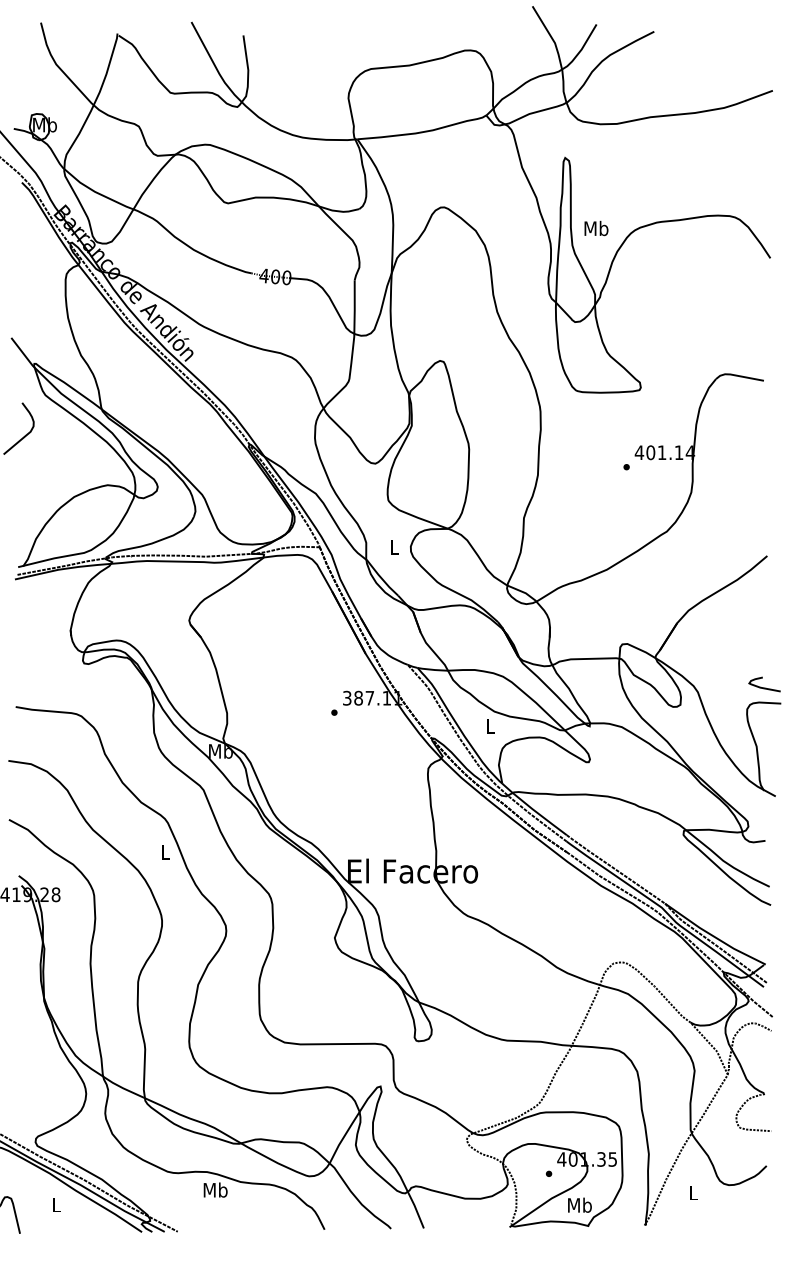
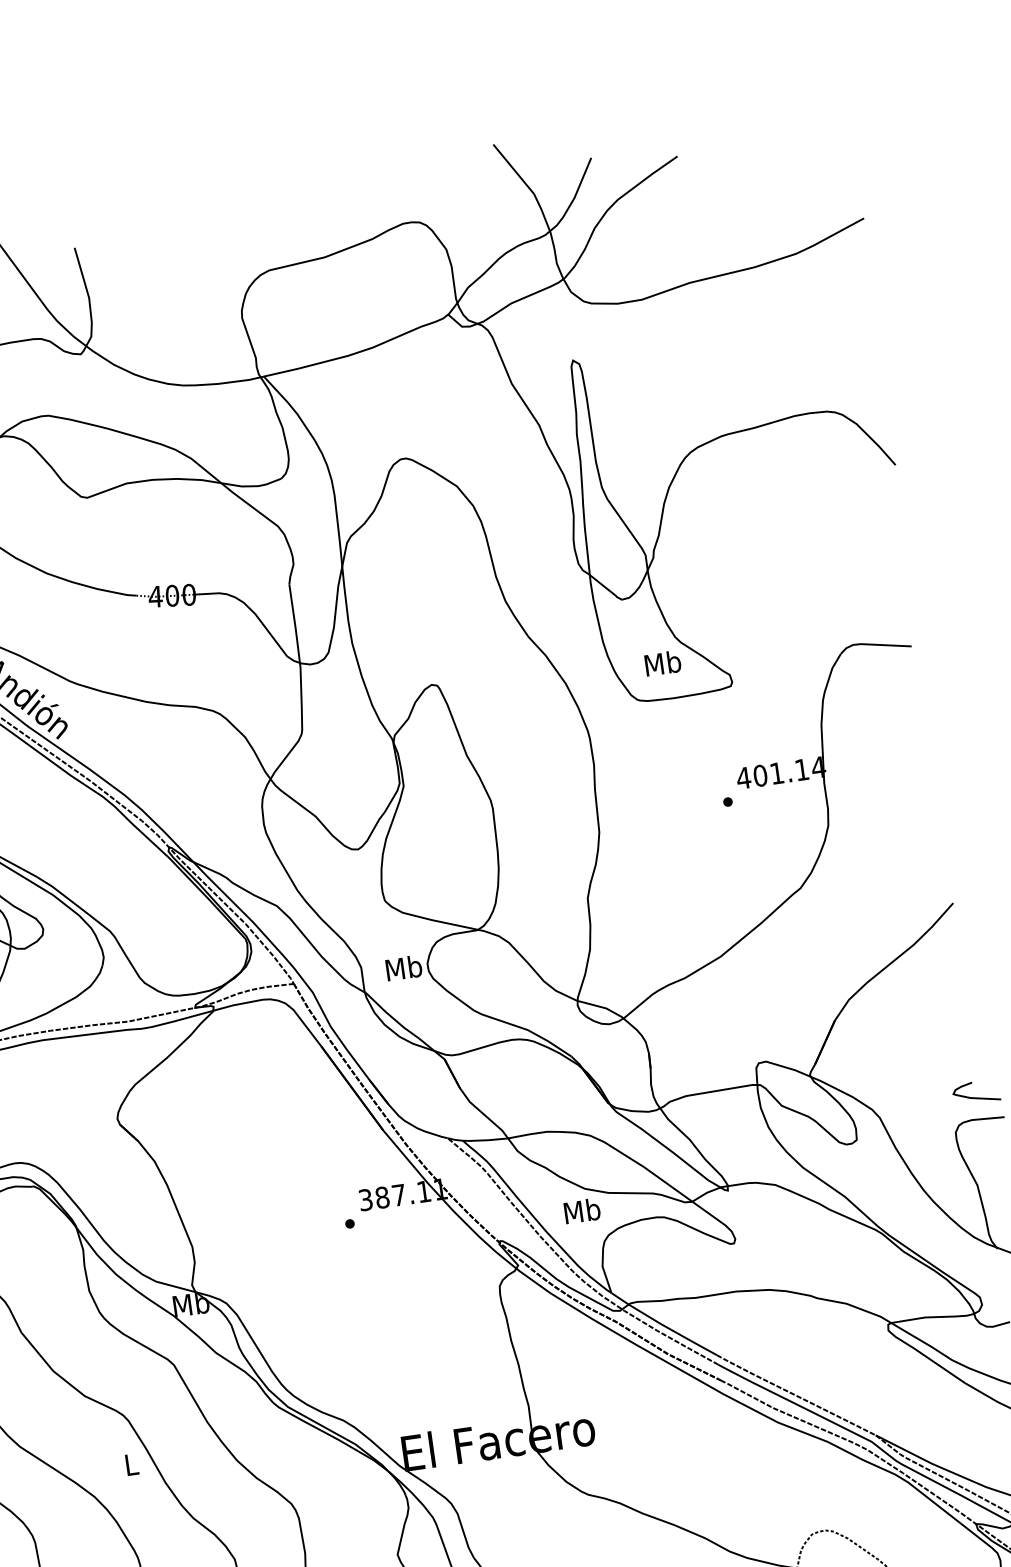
text: (596, 228) -> (663, 663), moved
text: (394, 546) -> (403, 967), L -> Mb
text: (490, 725) -> (581, 1210), L -> Mb

